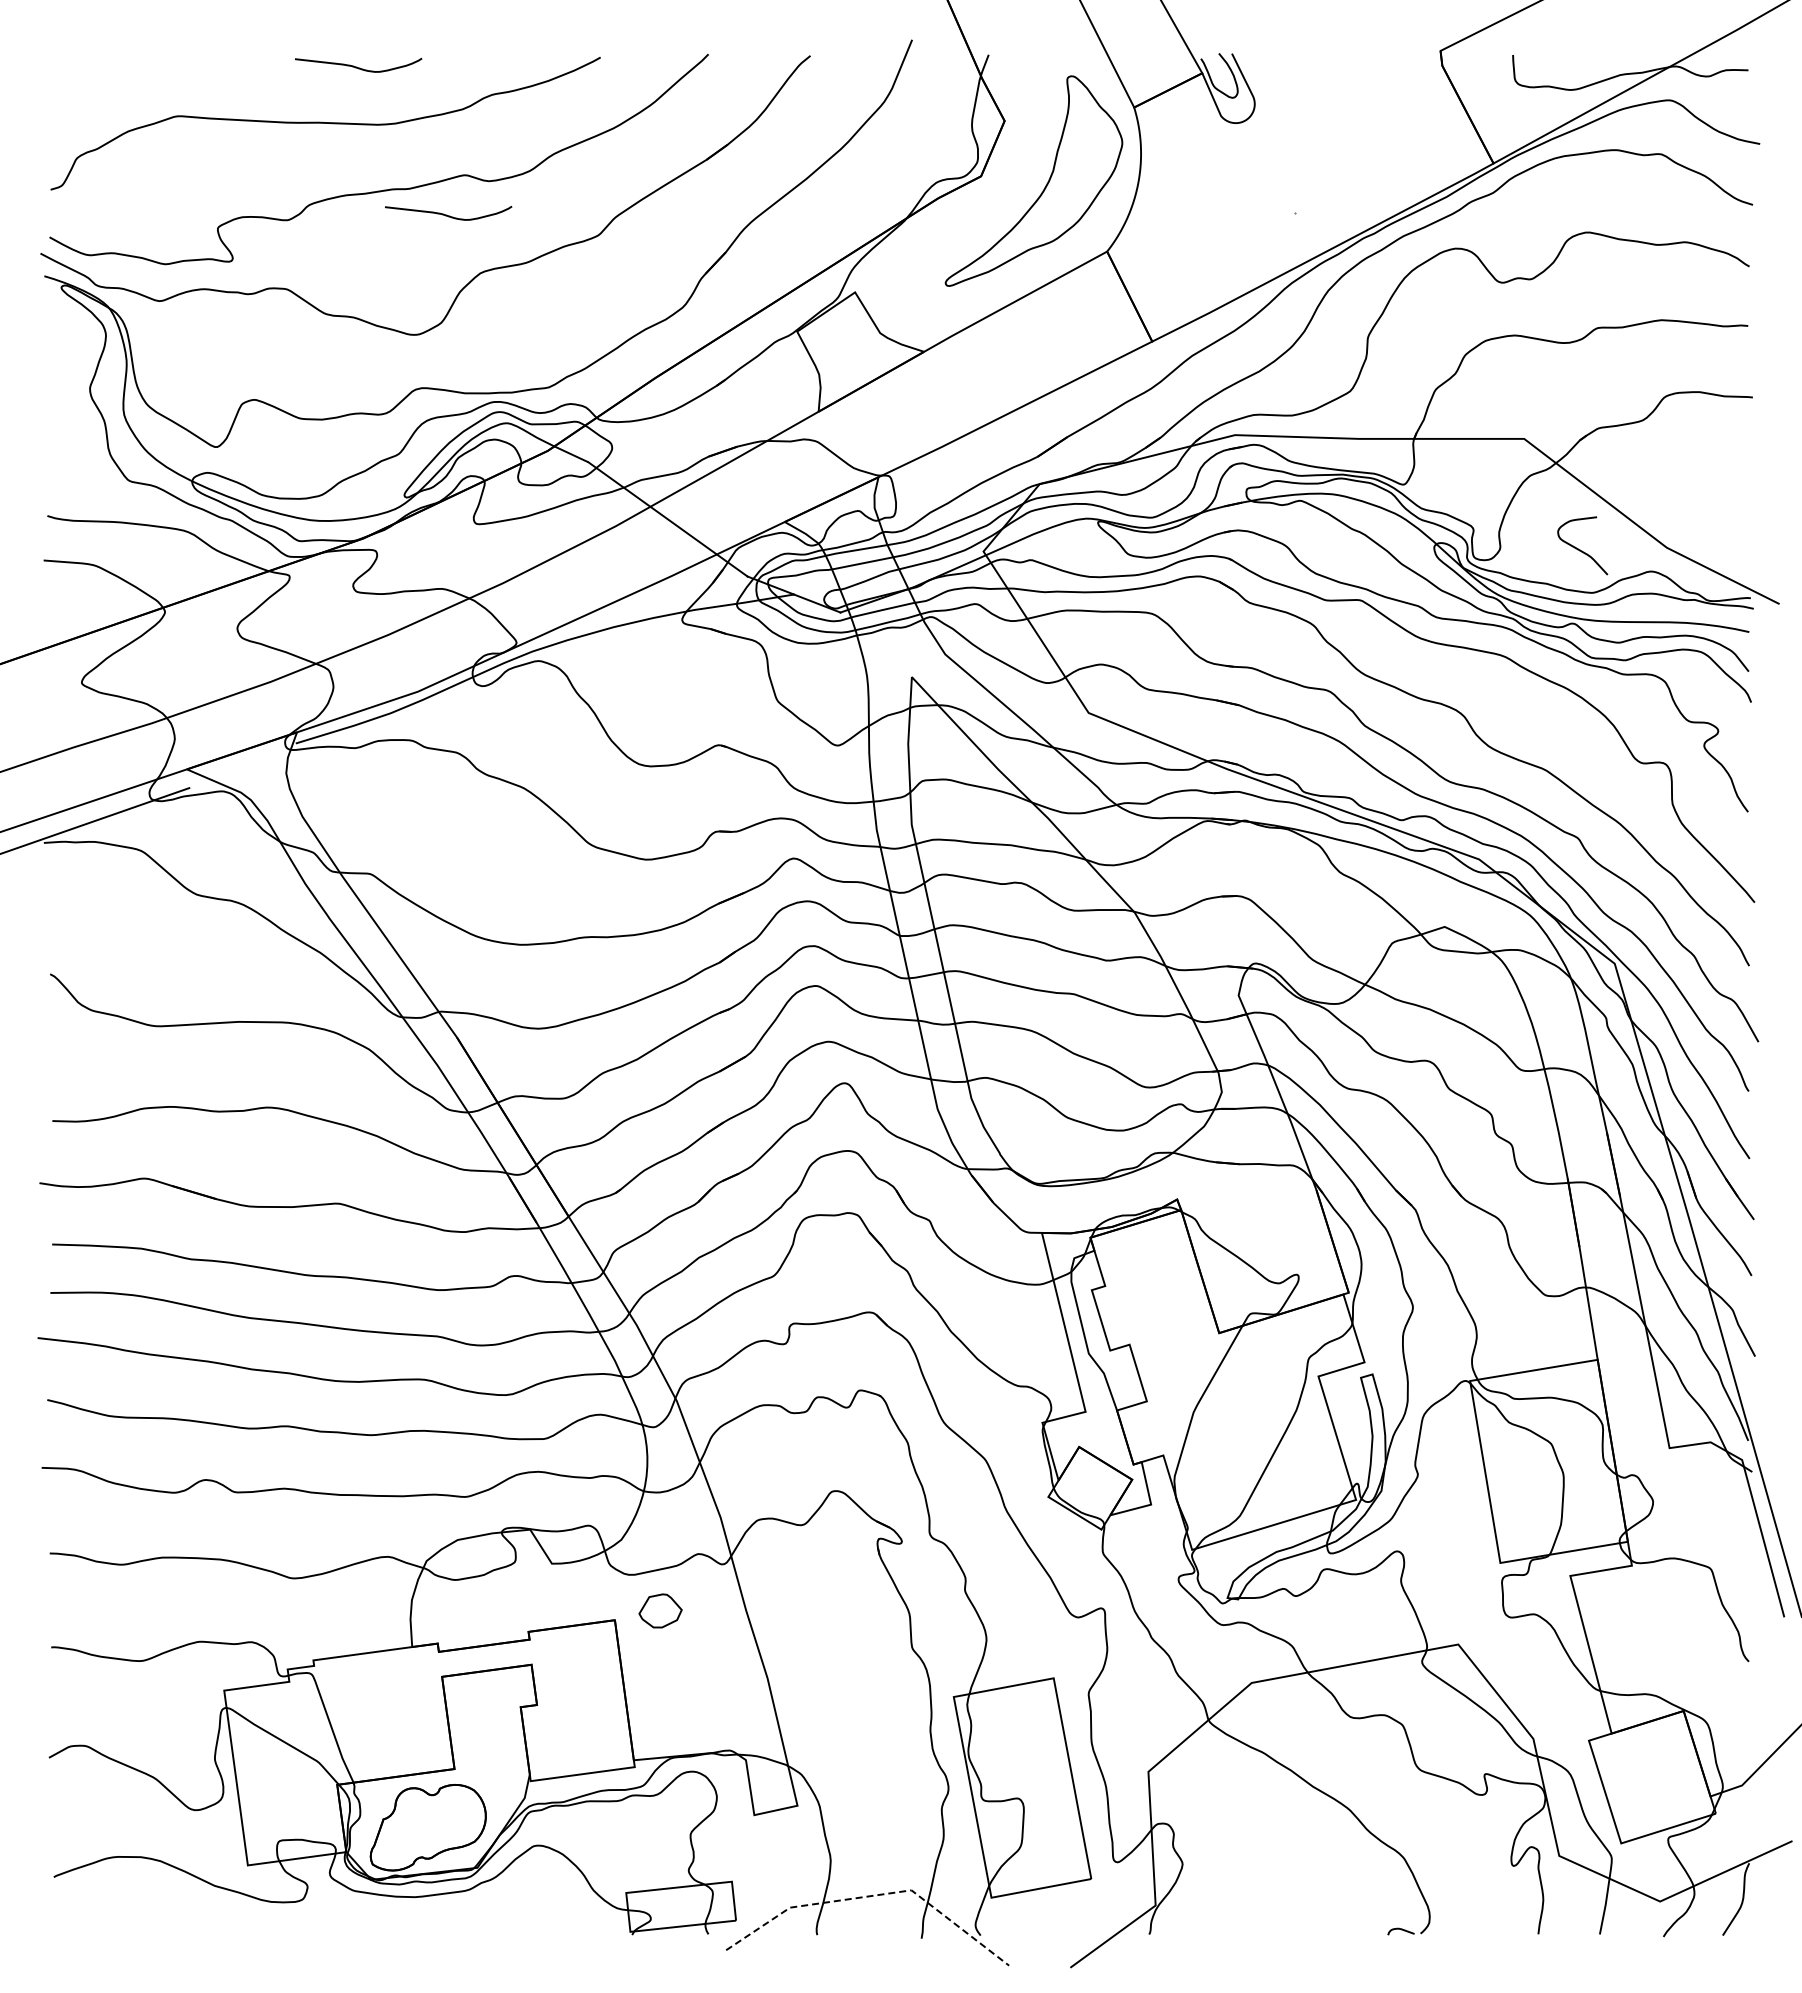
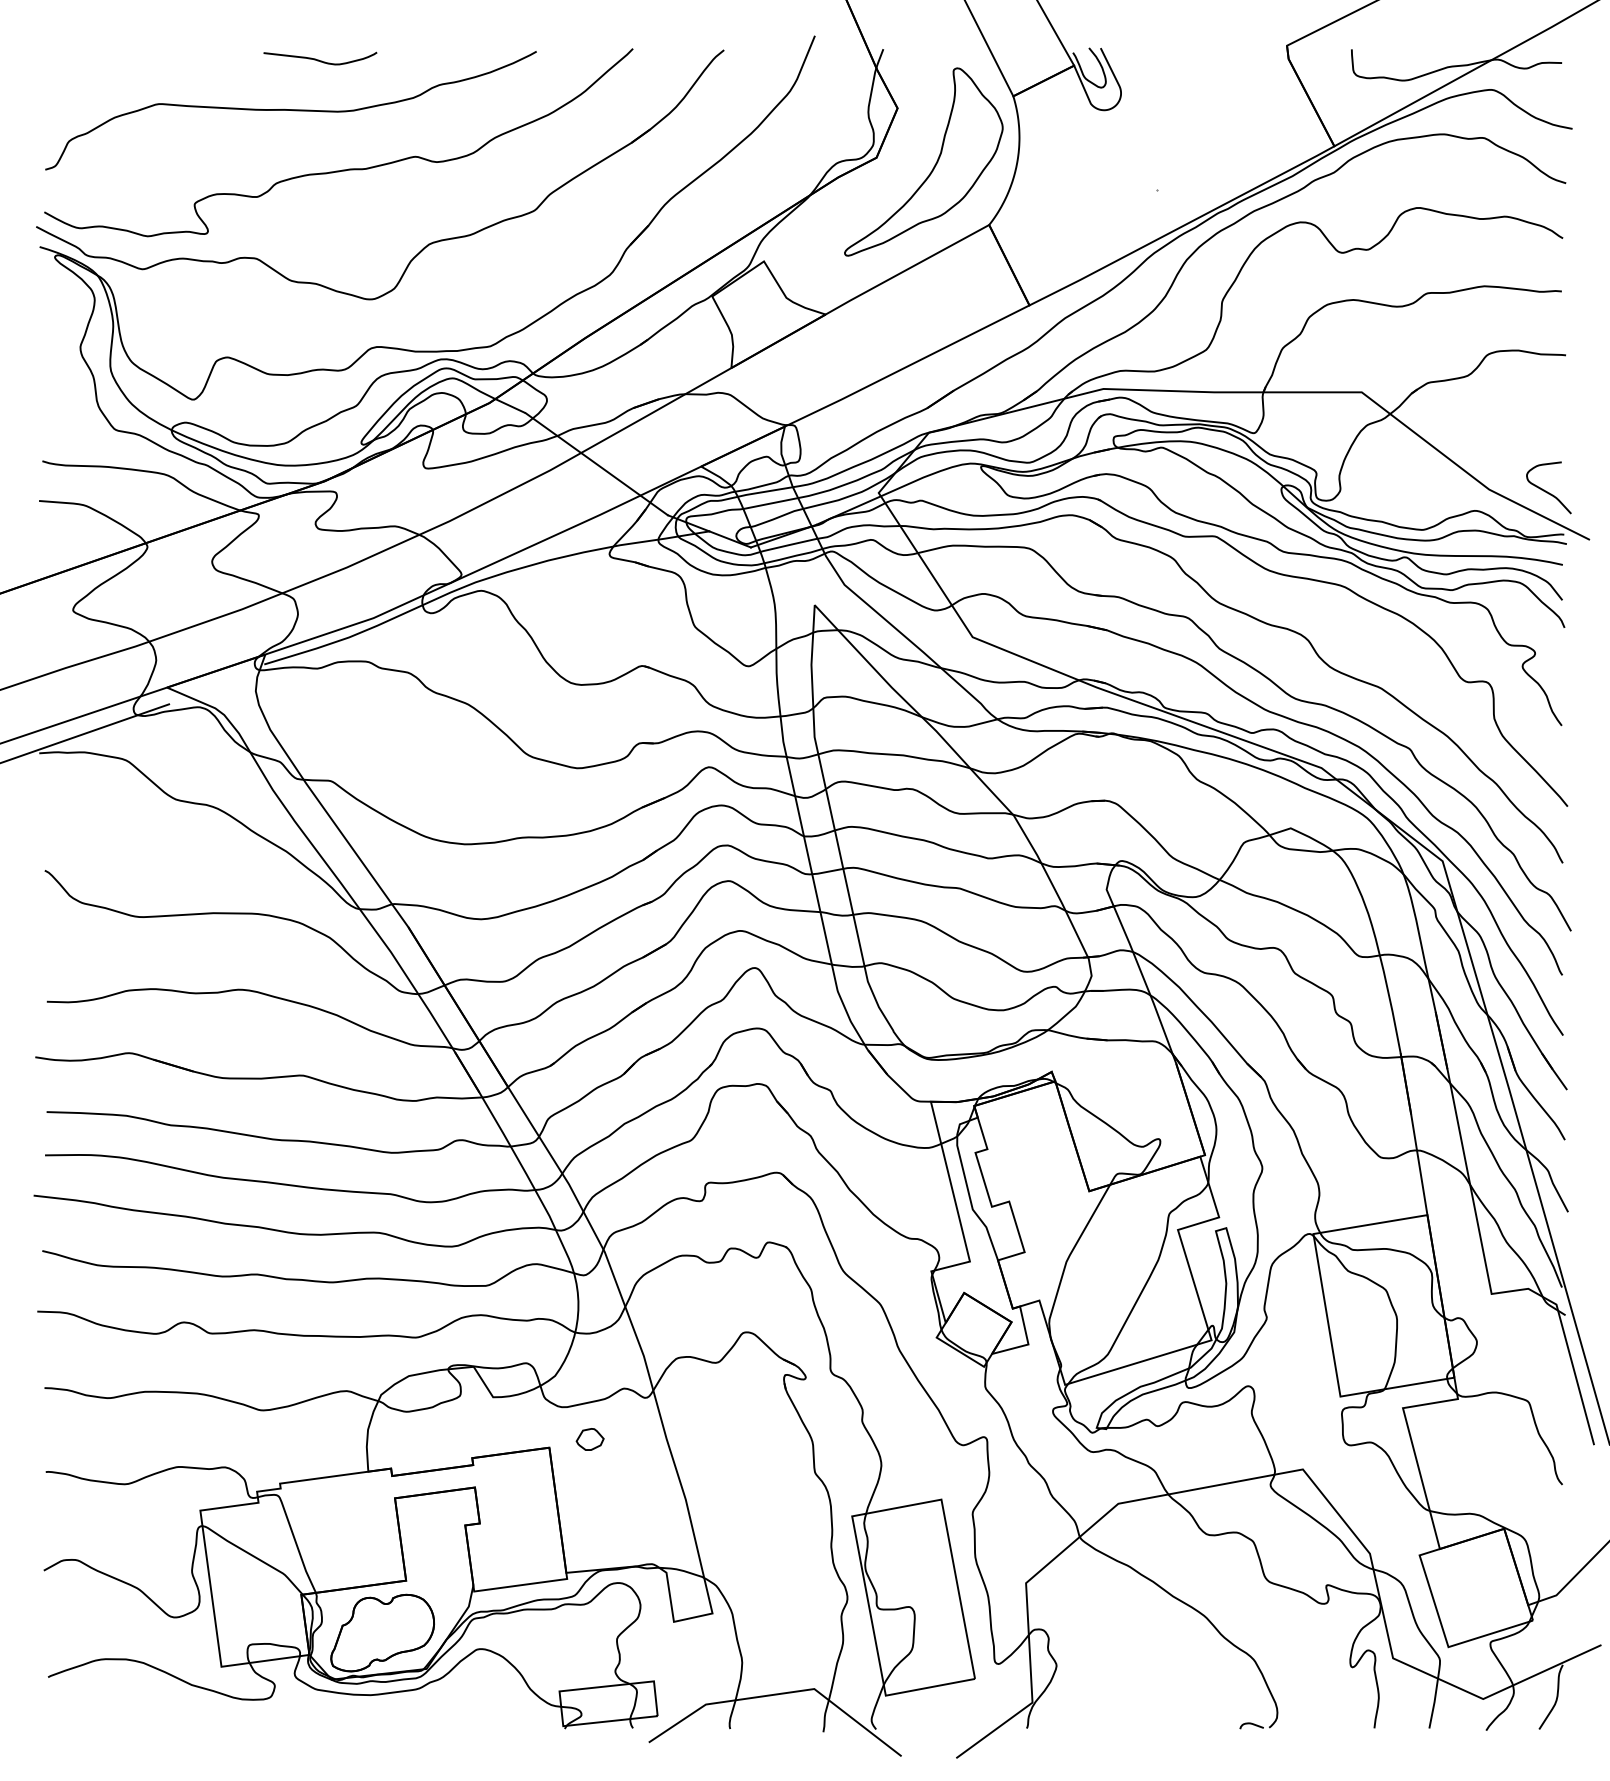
curve: (446, 214) -> (398, 191), removed
curve: (1580, 549) -> (1546, 491), moved
part: (660, 1610) -> (590, 1439), size x0.71
line: (873, 1895) -> (780, 1693), dashed -> solid

